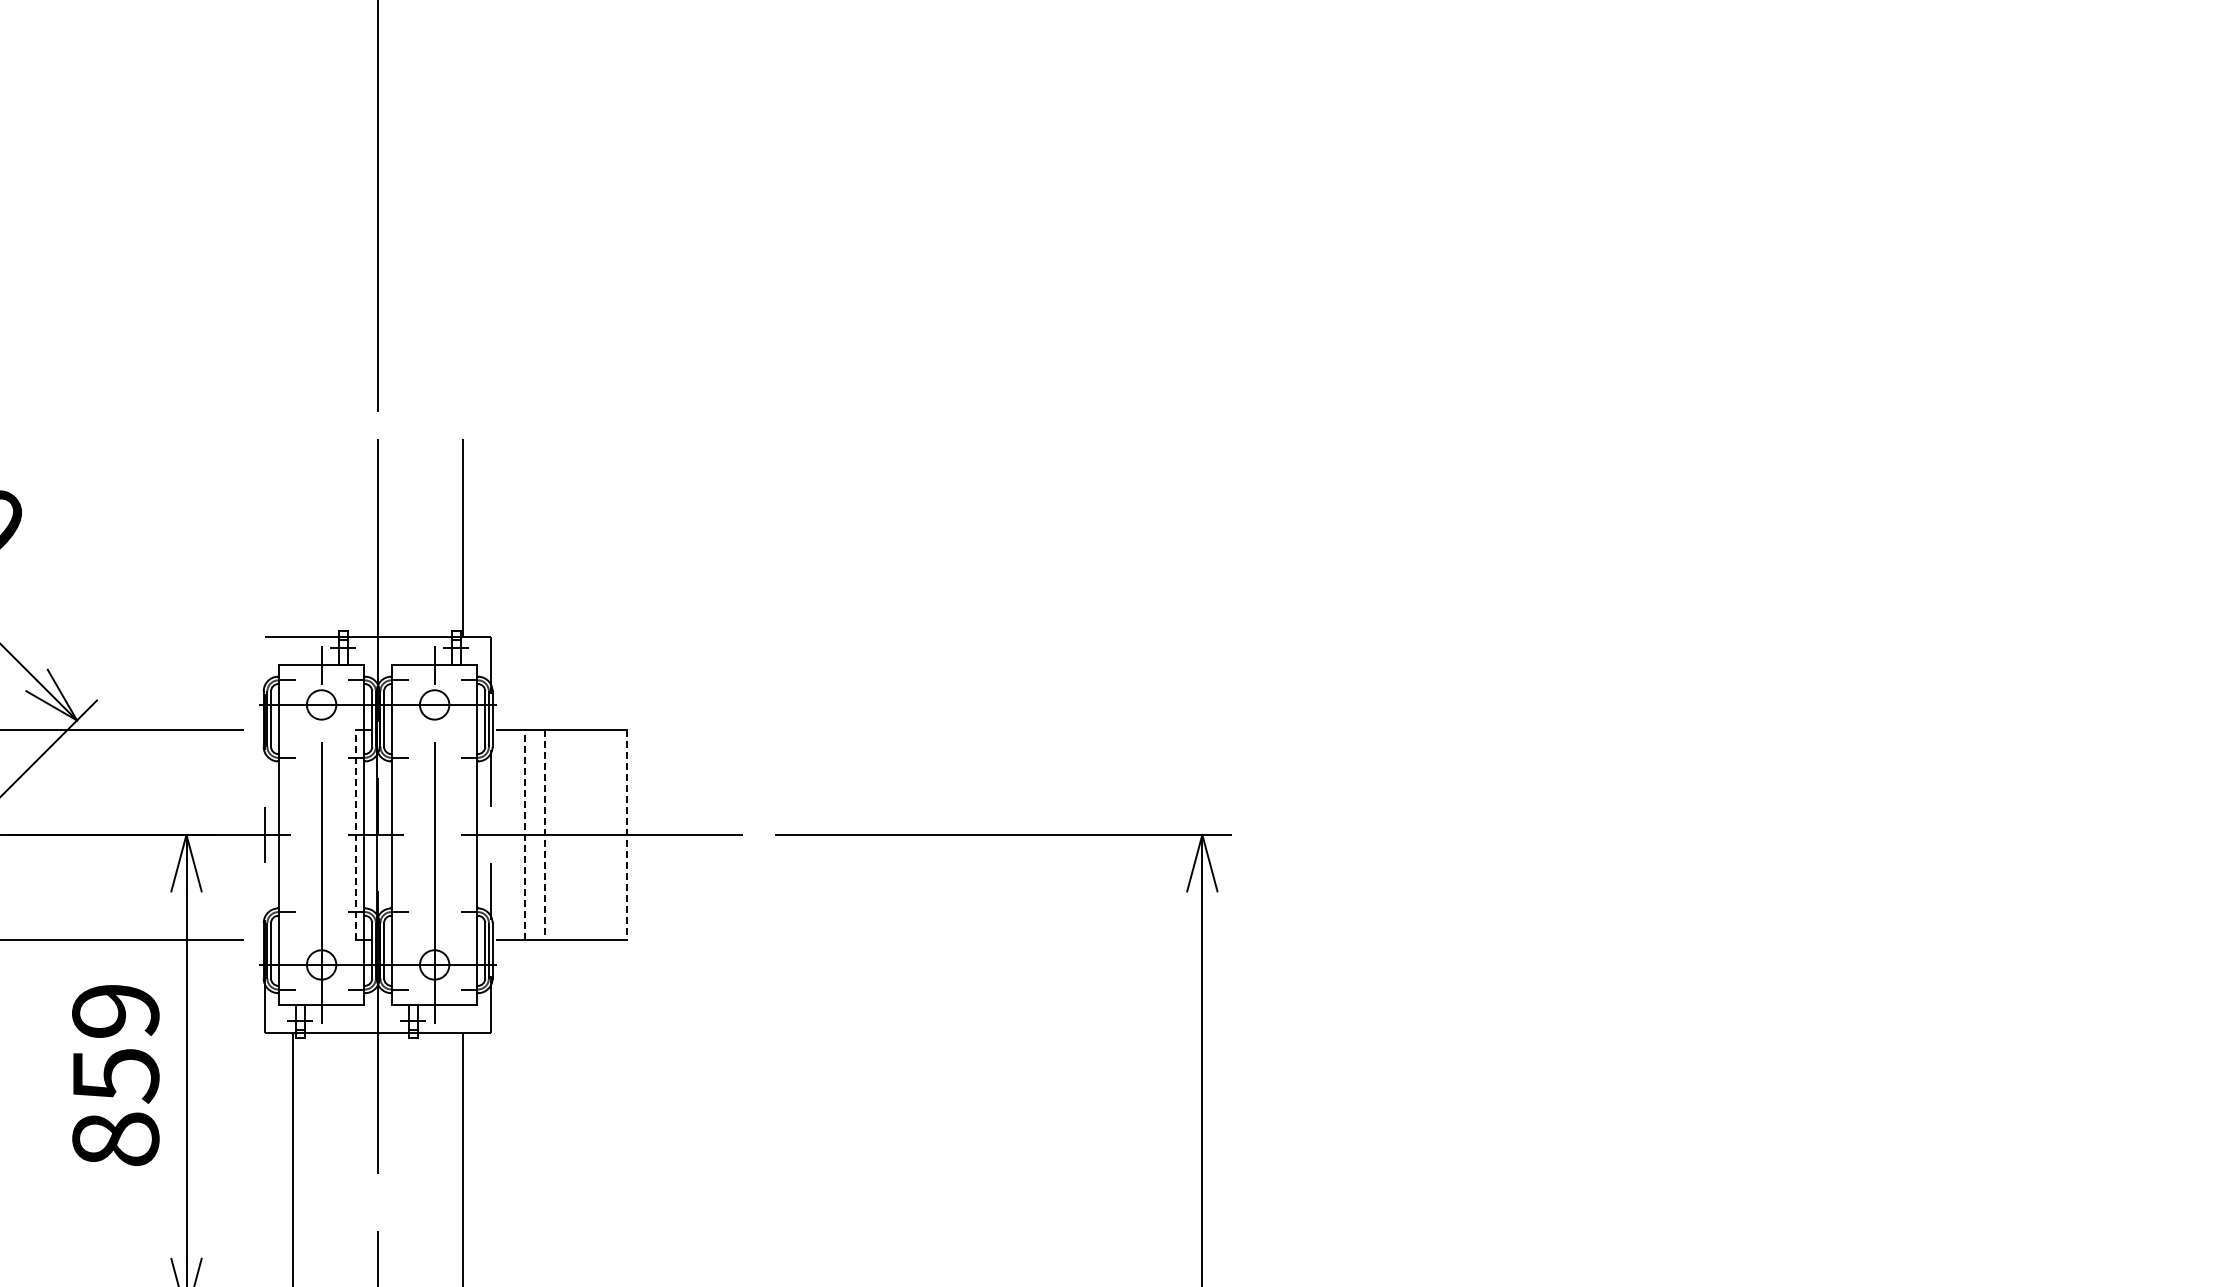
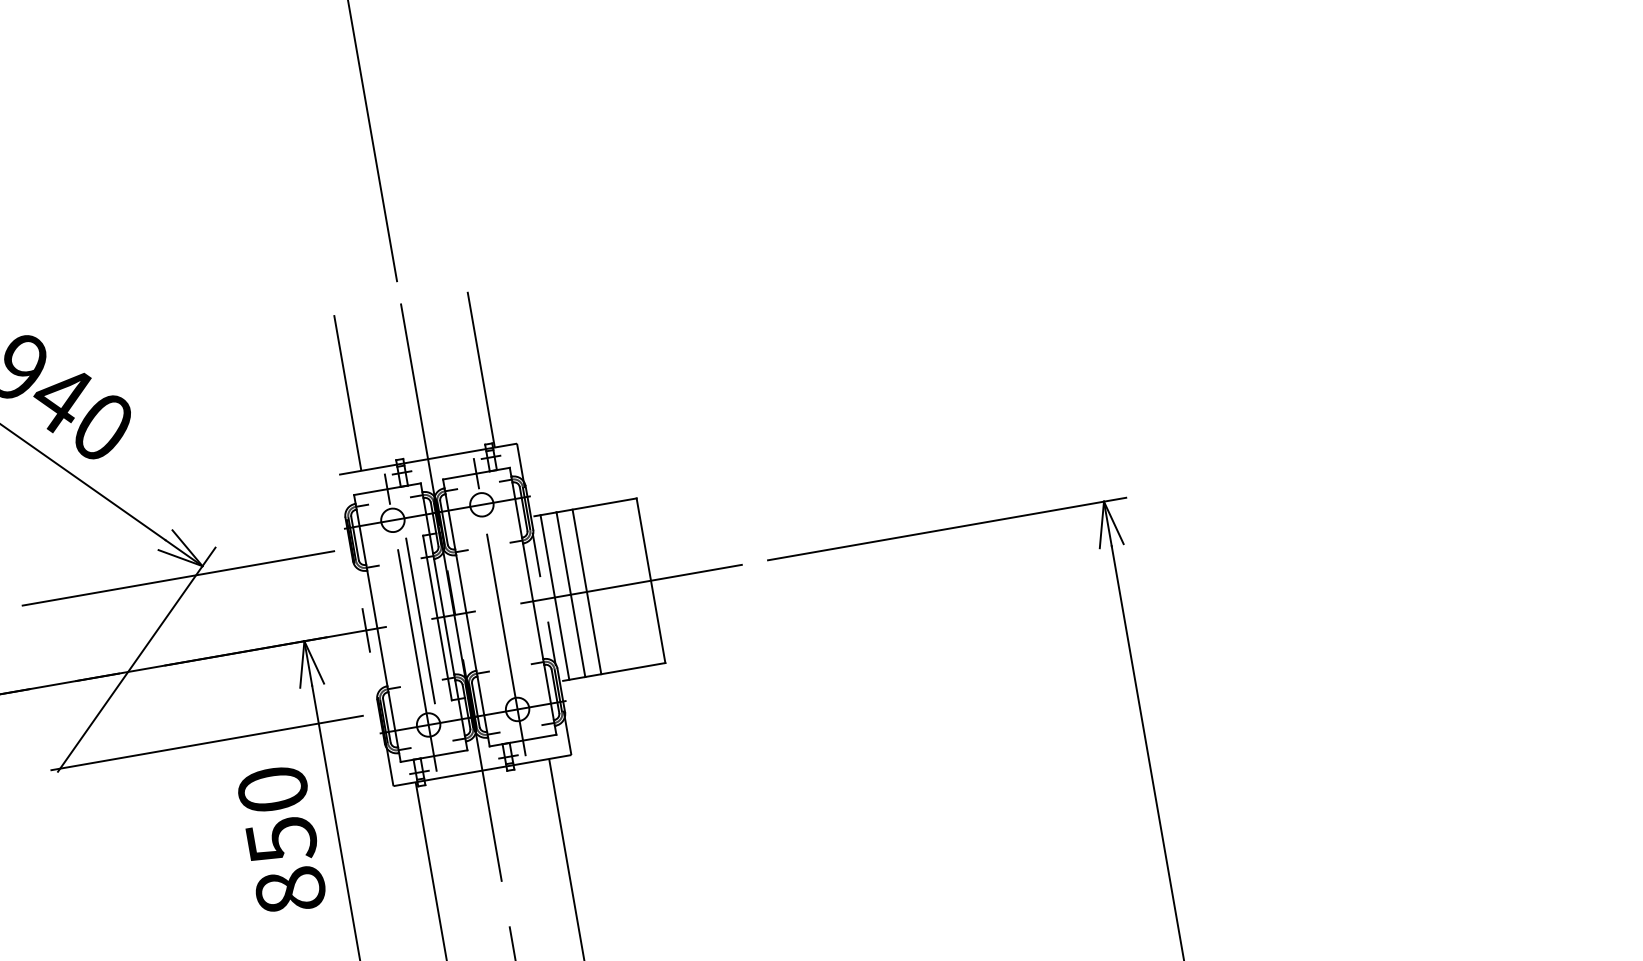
line: (293, 538) -> (347, 393), added
line: (334, 834) -> (420, 620), added
line: (355, 834) -> (437, 617), dashed -> solid
line: (504, 834) -> (554, 597), added
line: (525, 834) -> (571, 594), dashed -> solid
line: (545, 834) -> (586, 591), dashed -> solid
line: (626, 834) -> (650, 580), dashed -> solid
text: (115, 1010) -> (272, 789), 859 -> 850

